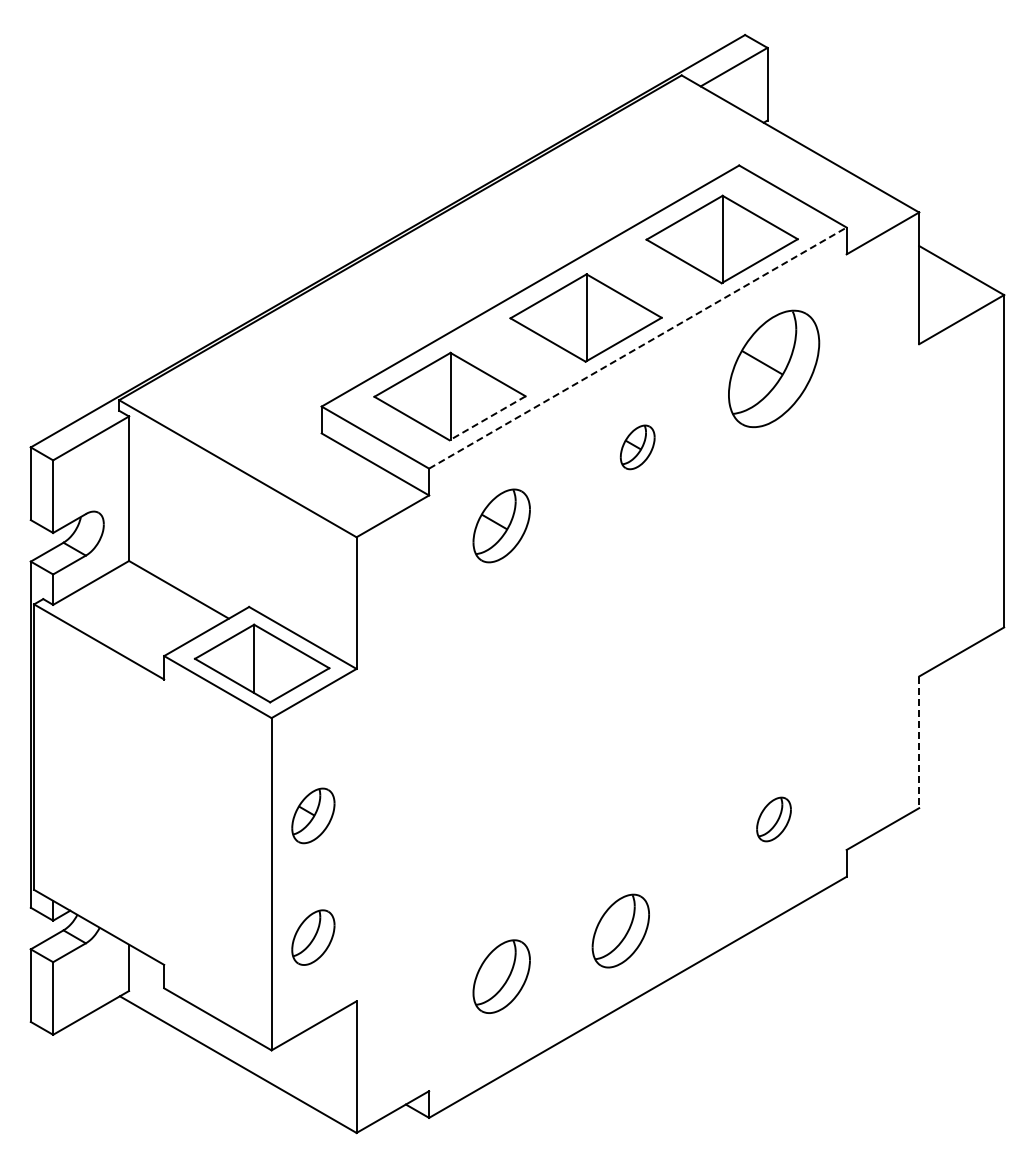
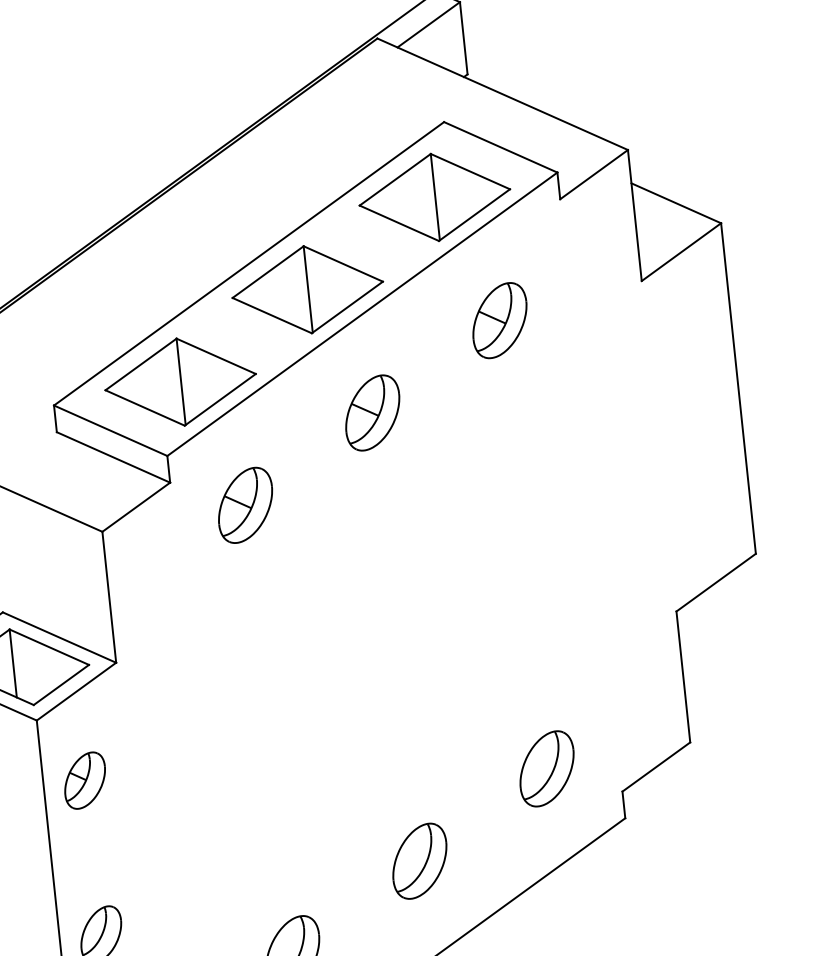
line: (638, 347) -> (362, 313), dashed -> solid
part: (773, 368) -> (499, 320), size x0.62
line: (487, 418) -> (220, 400), dashed -> solid
part: (637, 447) -> (372, 413), size x1.67
line: (919, 742) -> (683, 677), dashed -> solid
part: (313, 815) -> (85, 780), moved
part: (773, 819) -> (546, 768), size x1.67
part: (620, 930) -> (419, 860), moved

